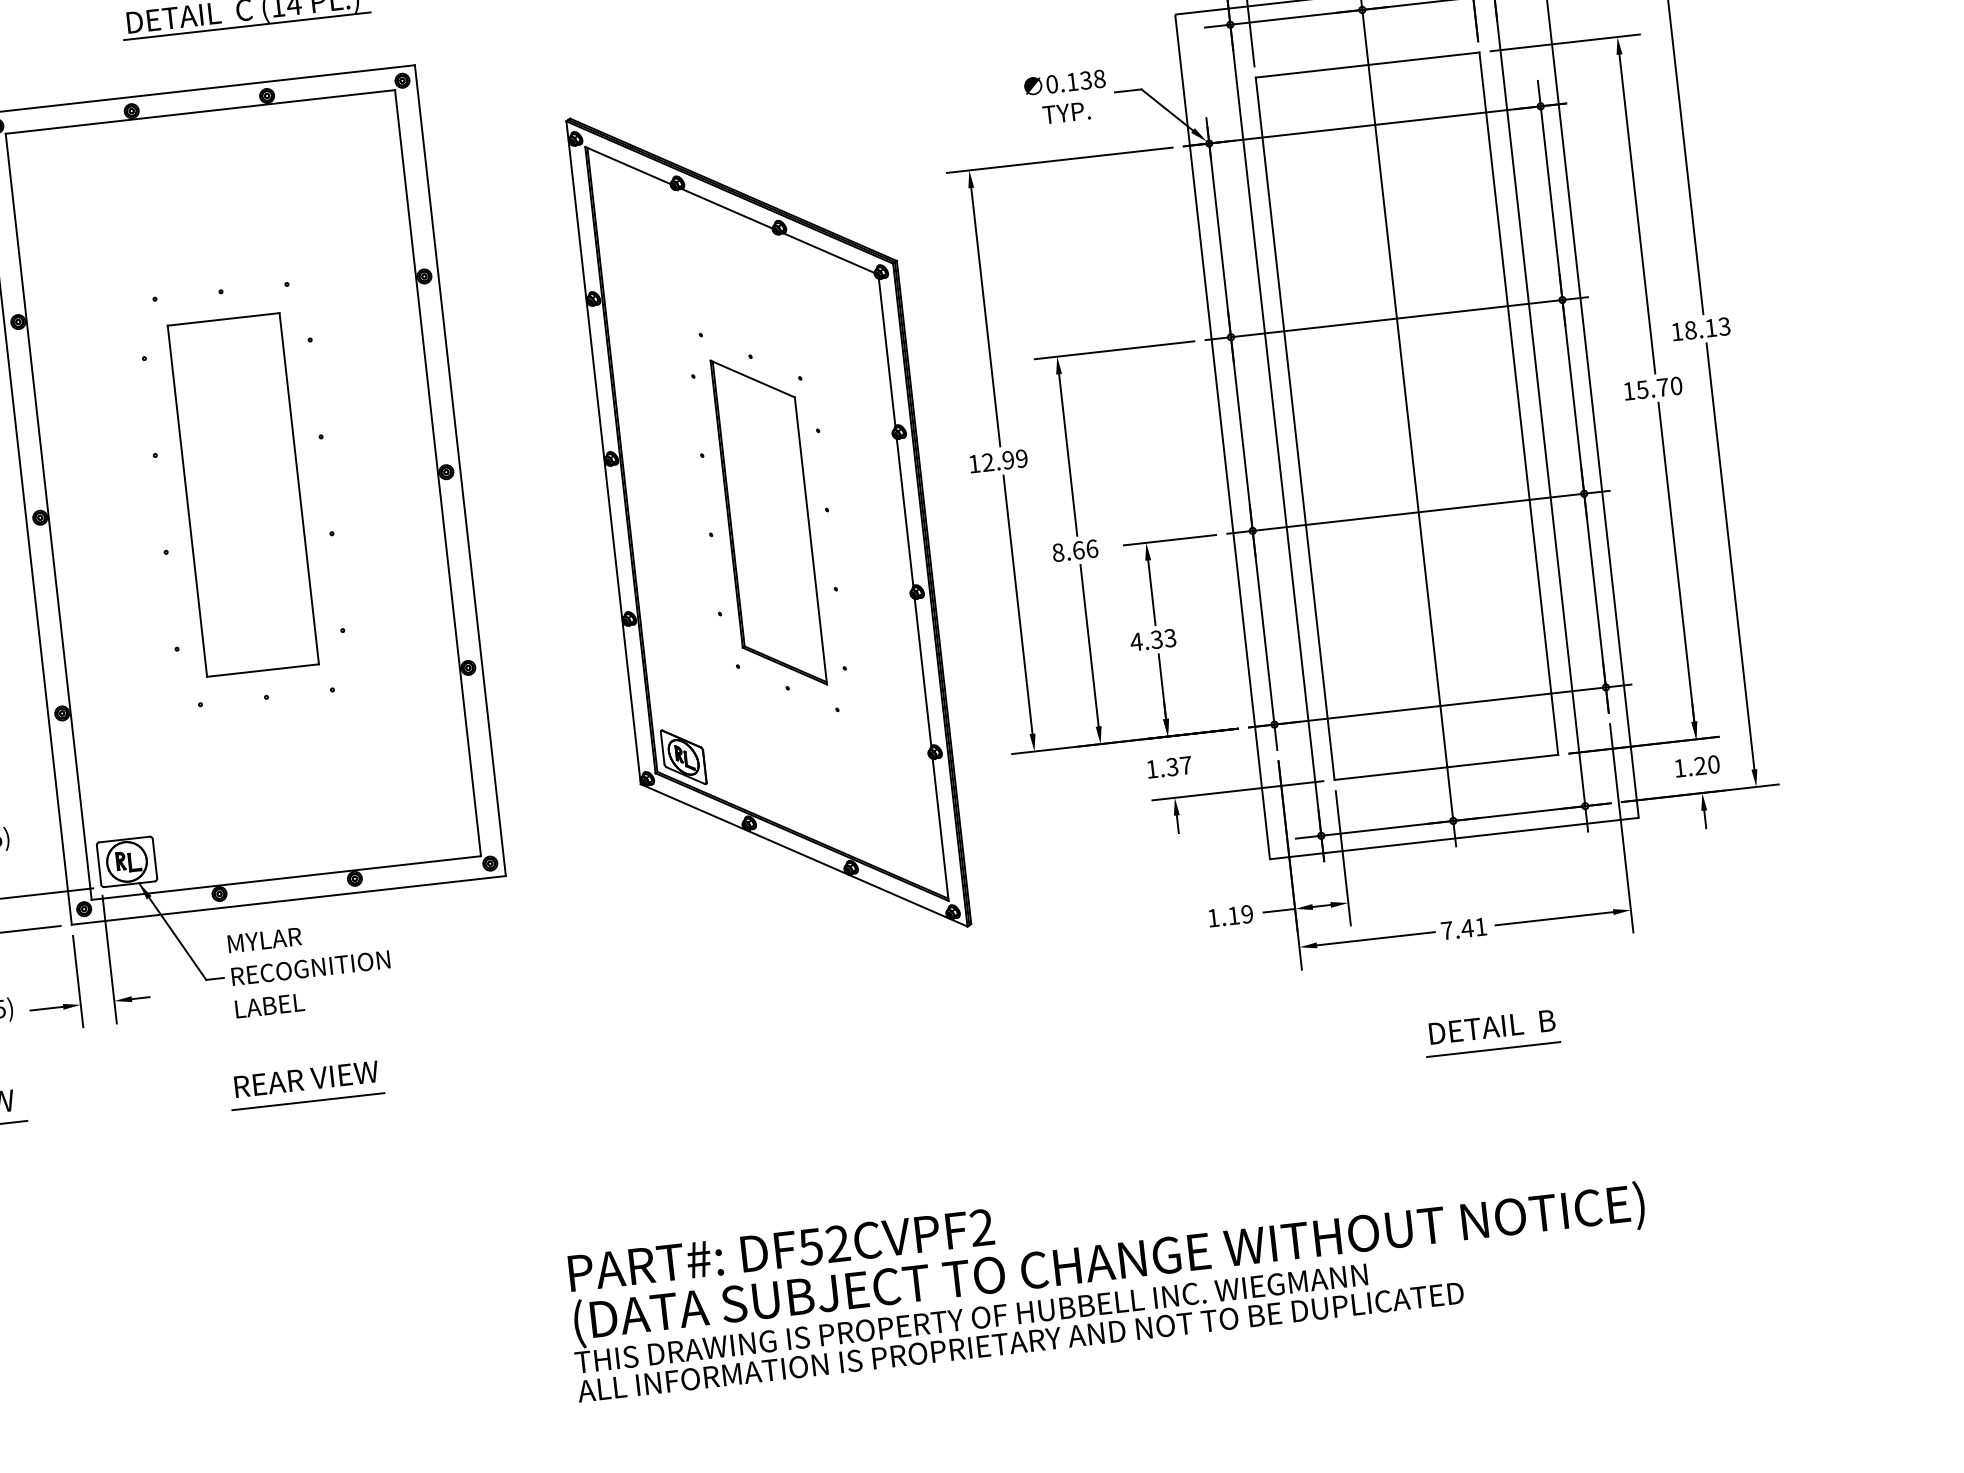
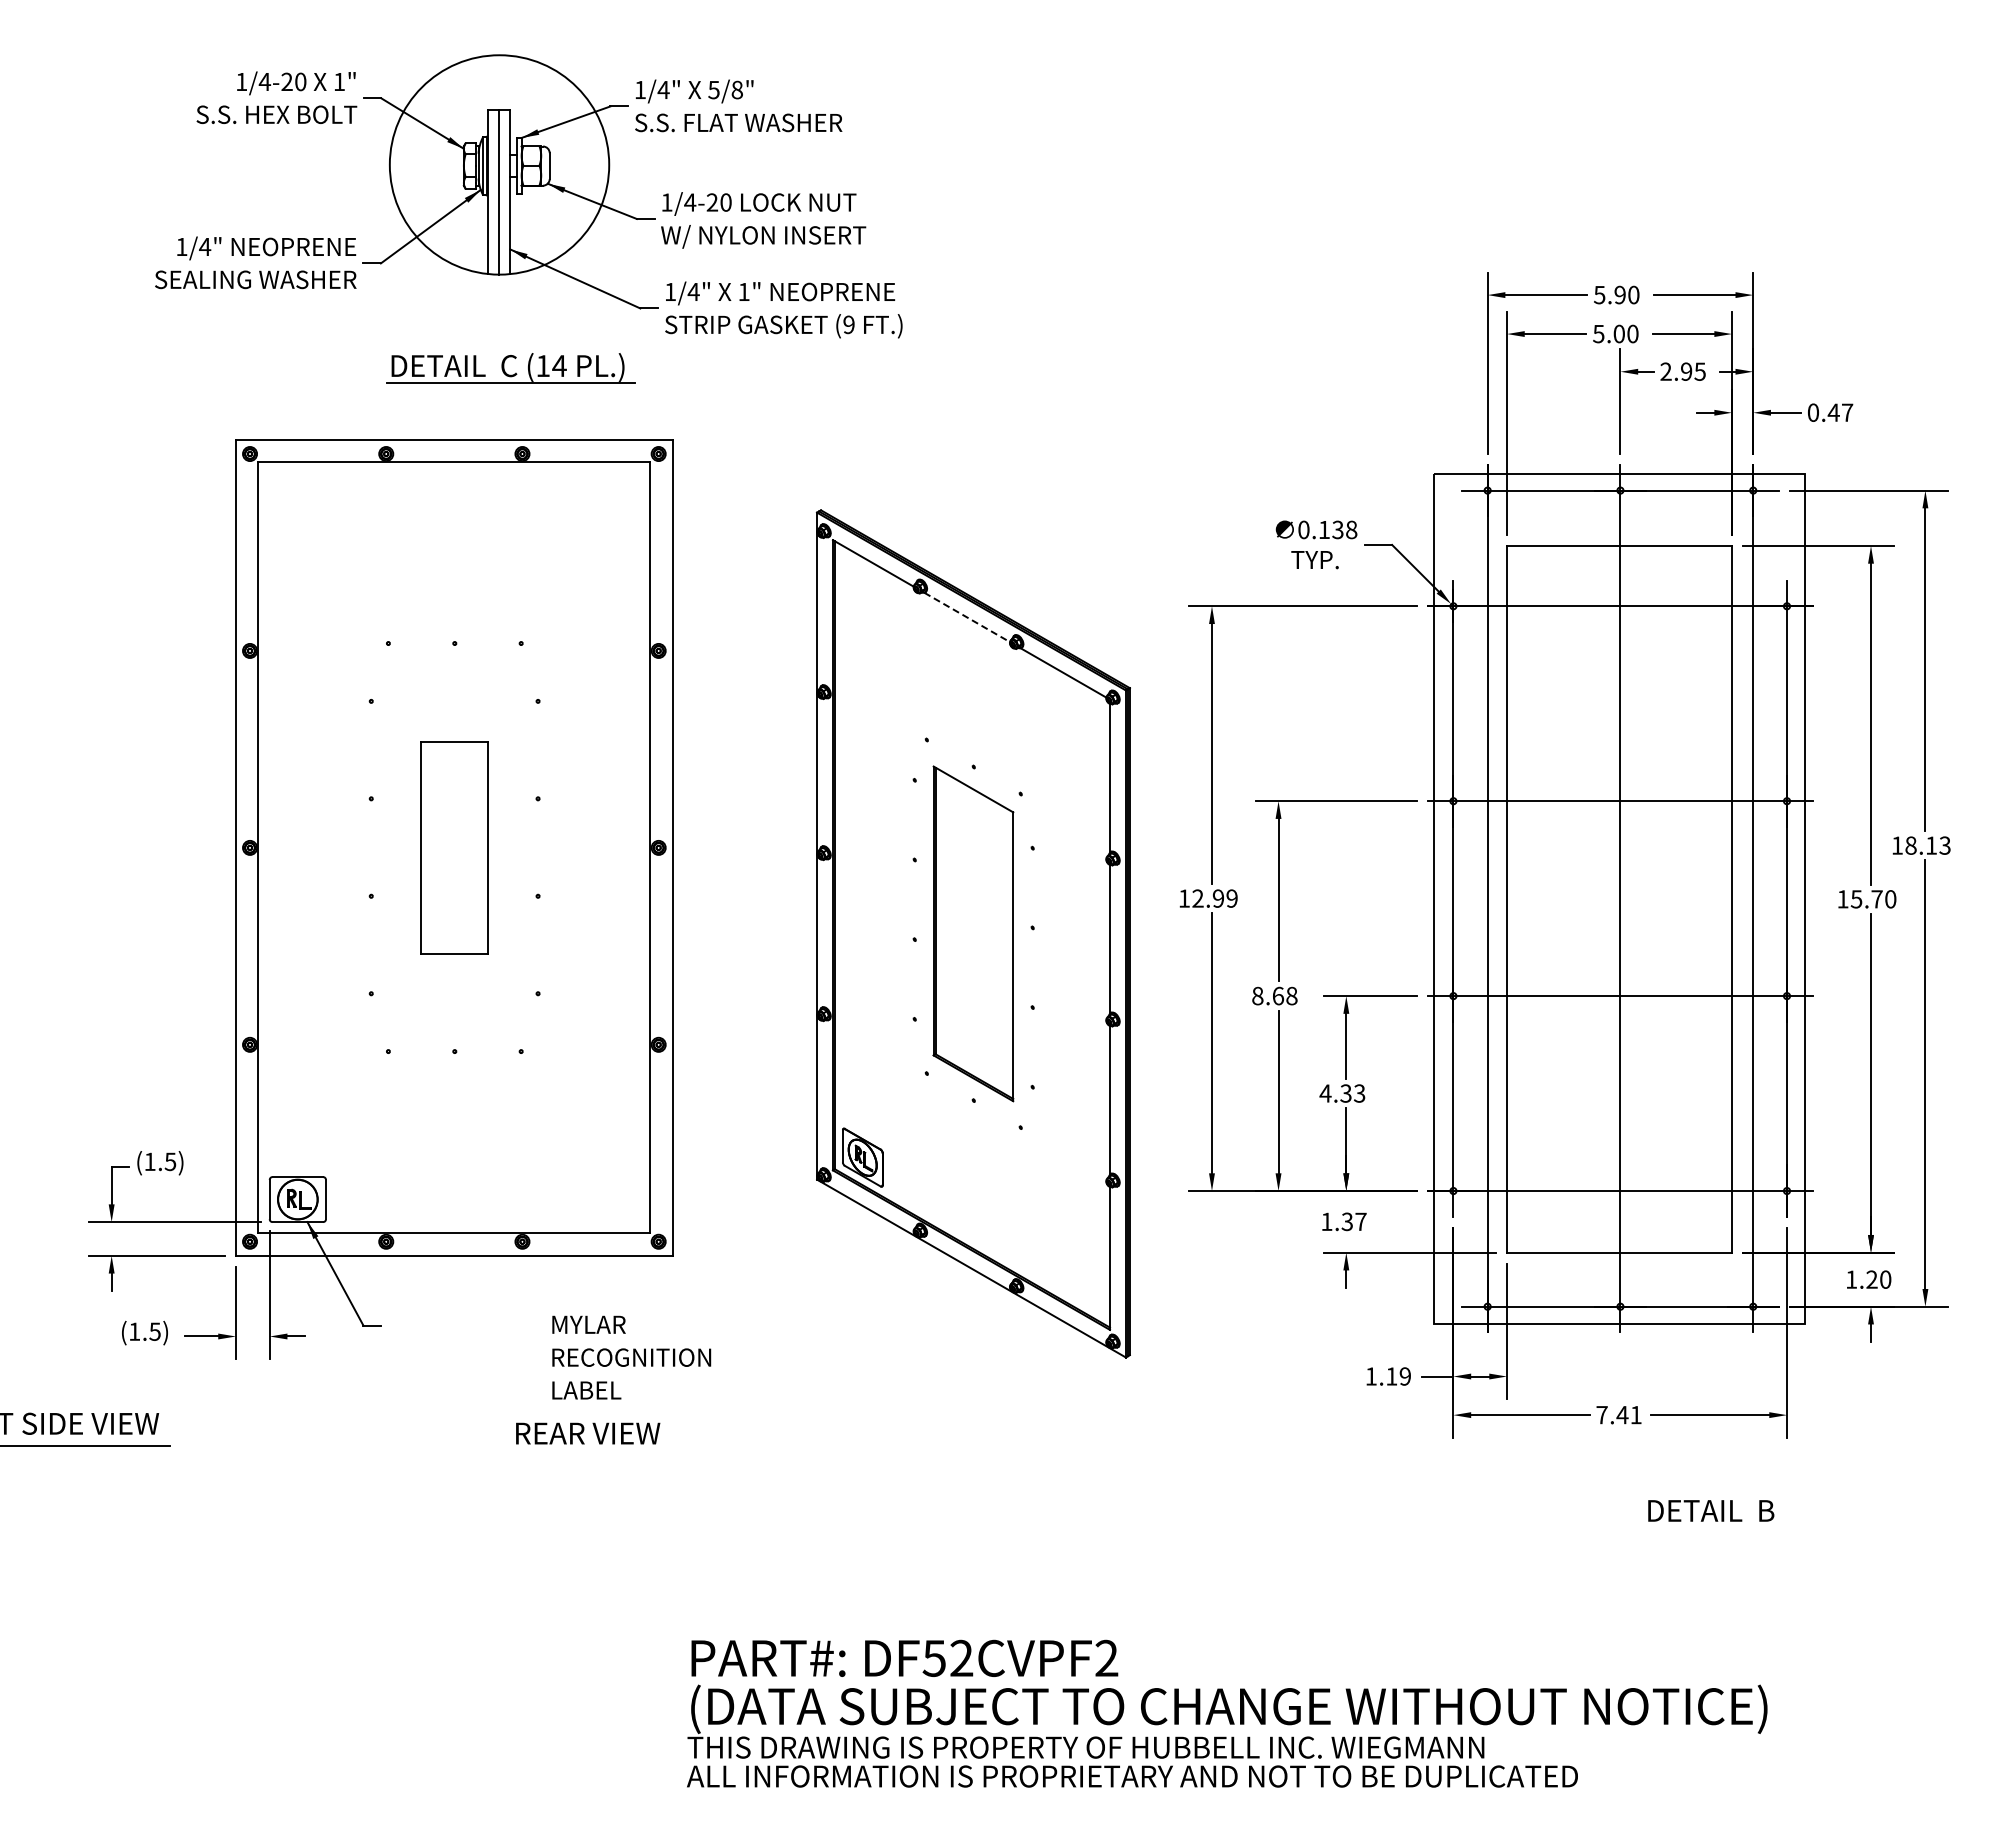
line: (727, 208) -> (967, 617), solid -> dashed
part: (243, 494) -> (454, 847), size x0.6
text: (1091, 548) -> (1291, 995), 8.66 -> 8.68
text: (310, 968) -> (631, 1357), moved
text: (1492, 1026) -> (1711, 1510), moved
line: (1494, 1049) -> (1635, 1538), removed
text: (306, 1079) -> (588, 1433), moved
line: (307, 1102) -> (450, 1458), removed

